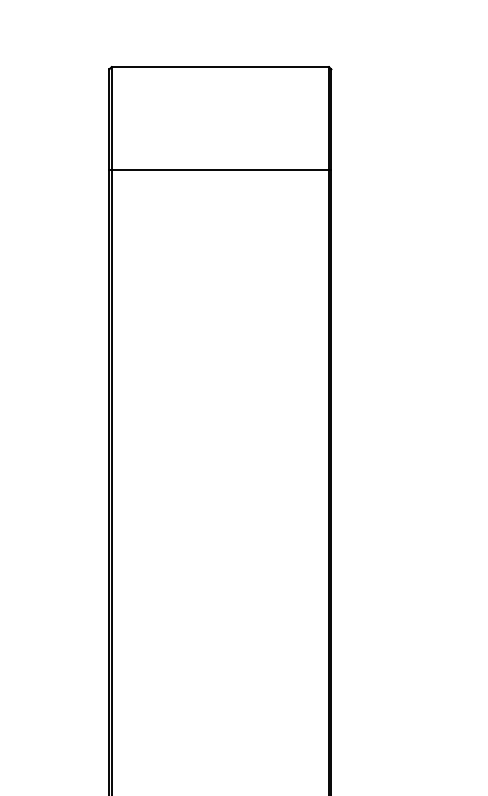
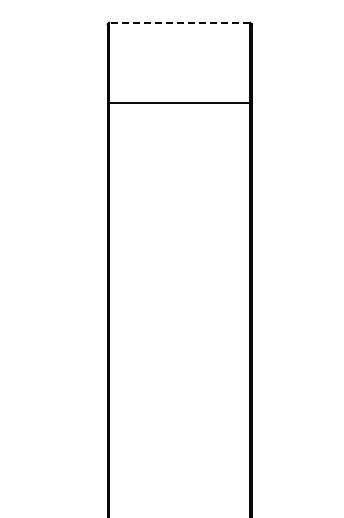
line: (220, 66) -> (179, 22), solid -> dashed
line: (220, 169) -> (179, 102), moved

